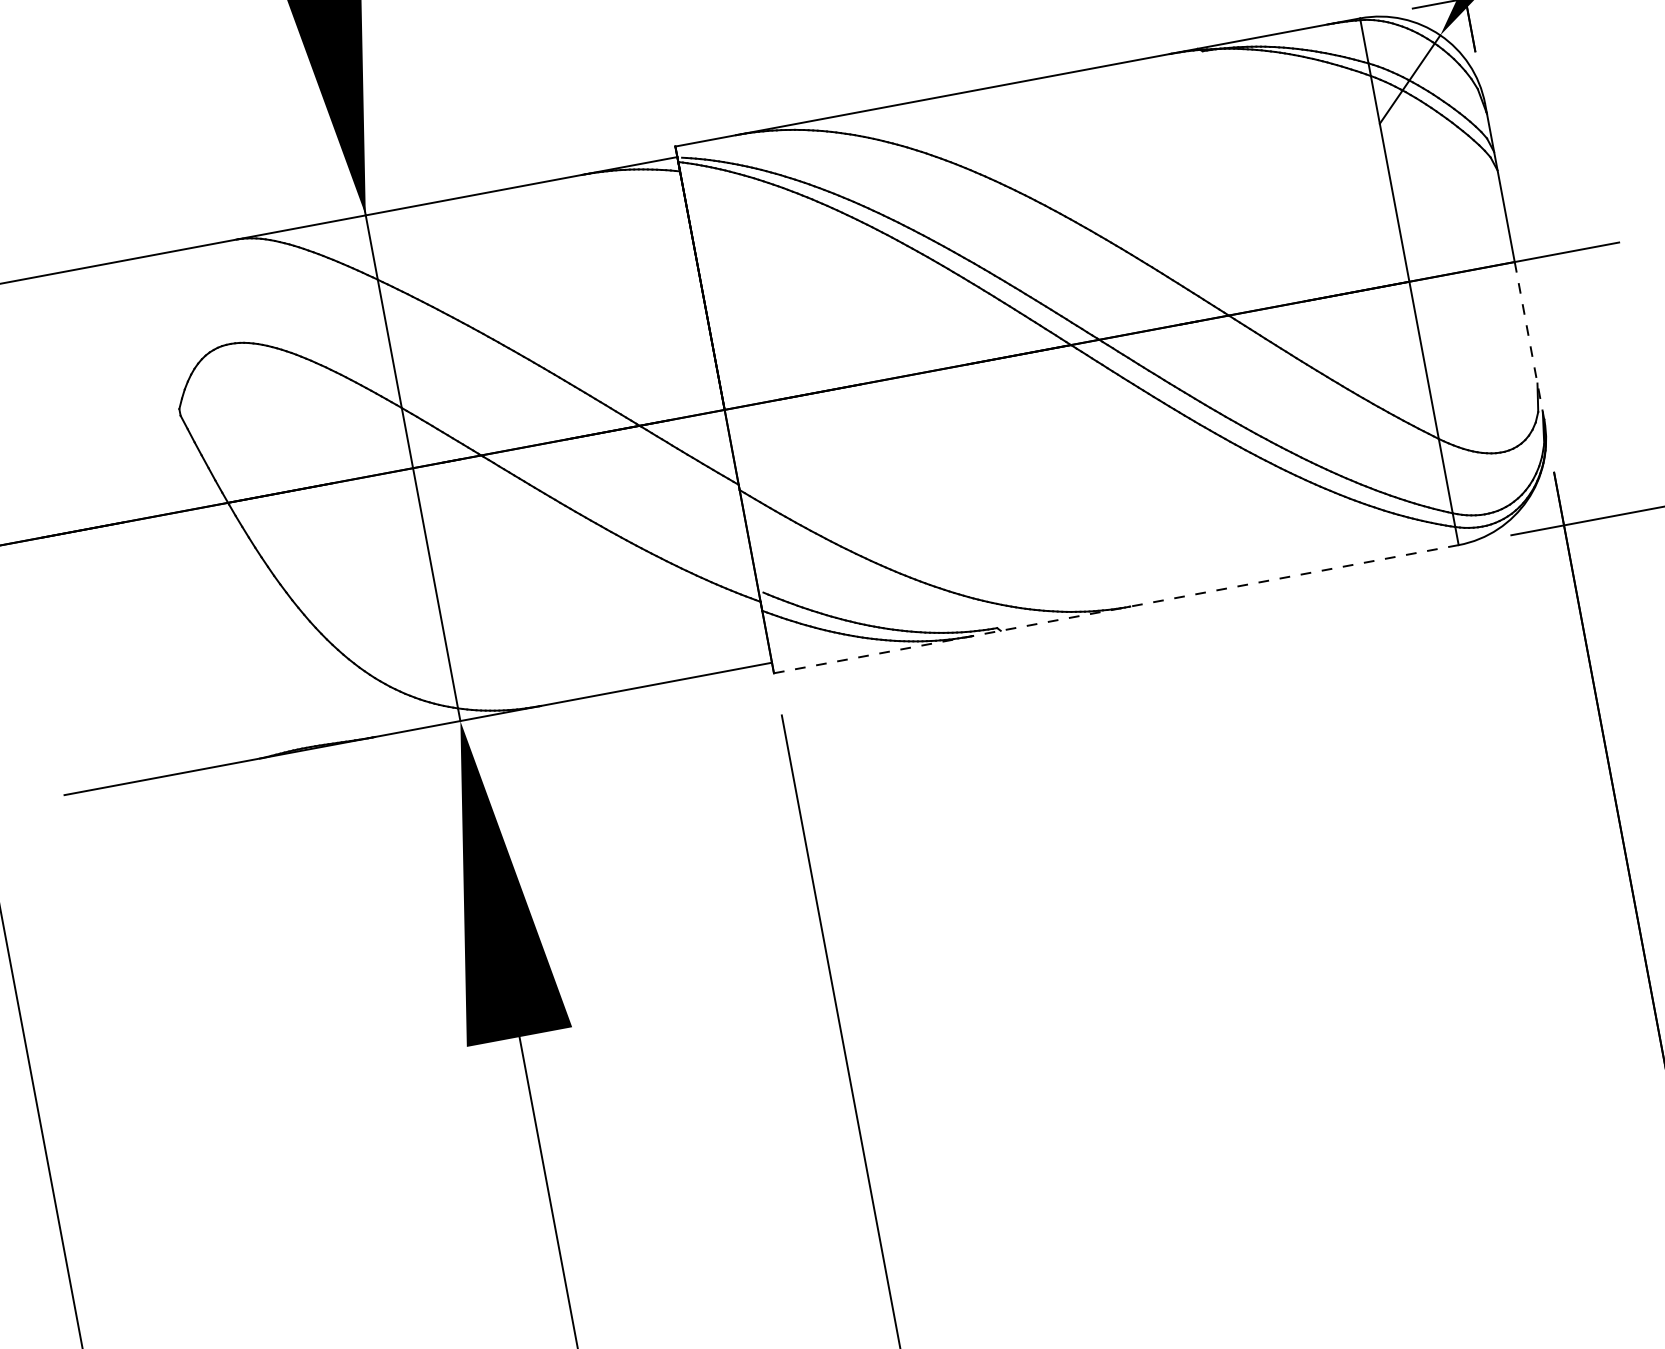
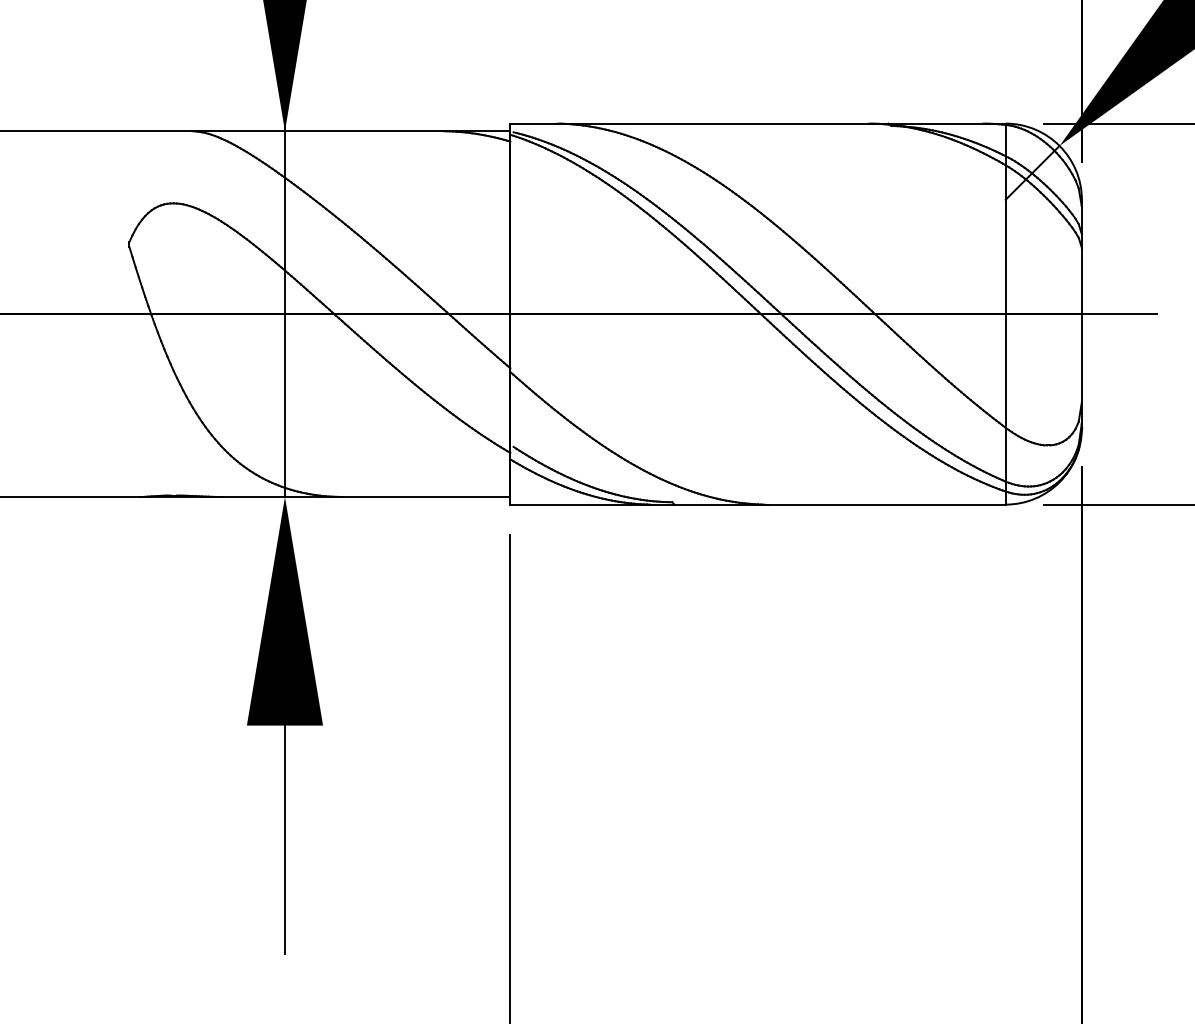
line: (1528, 340) -> (1081, 370), dashed -> solid
line: (1116, 608) -> (758, 504), dashed -> solid

